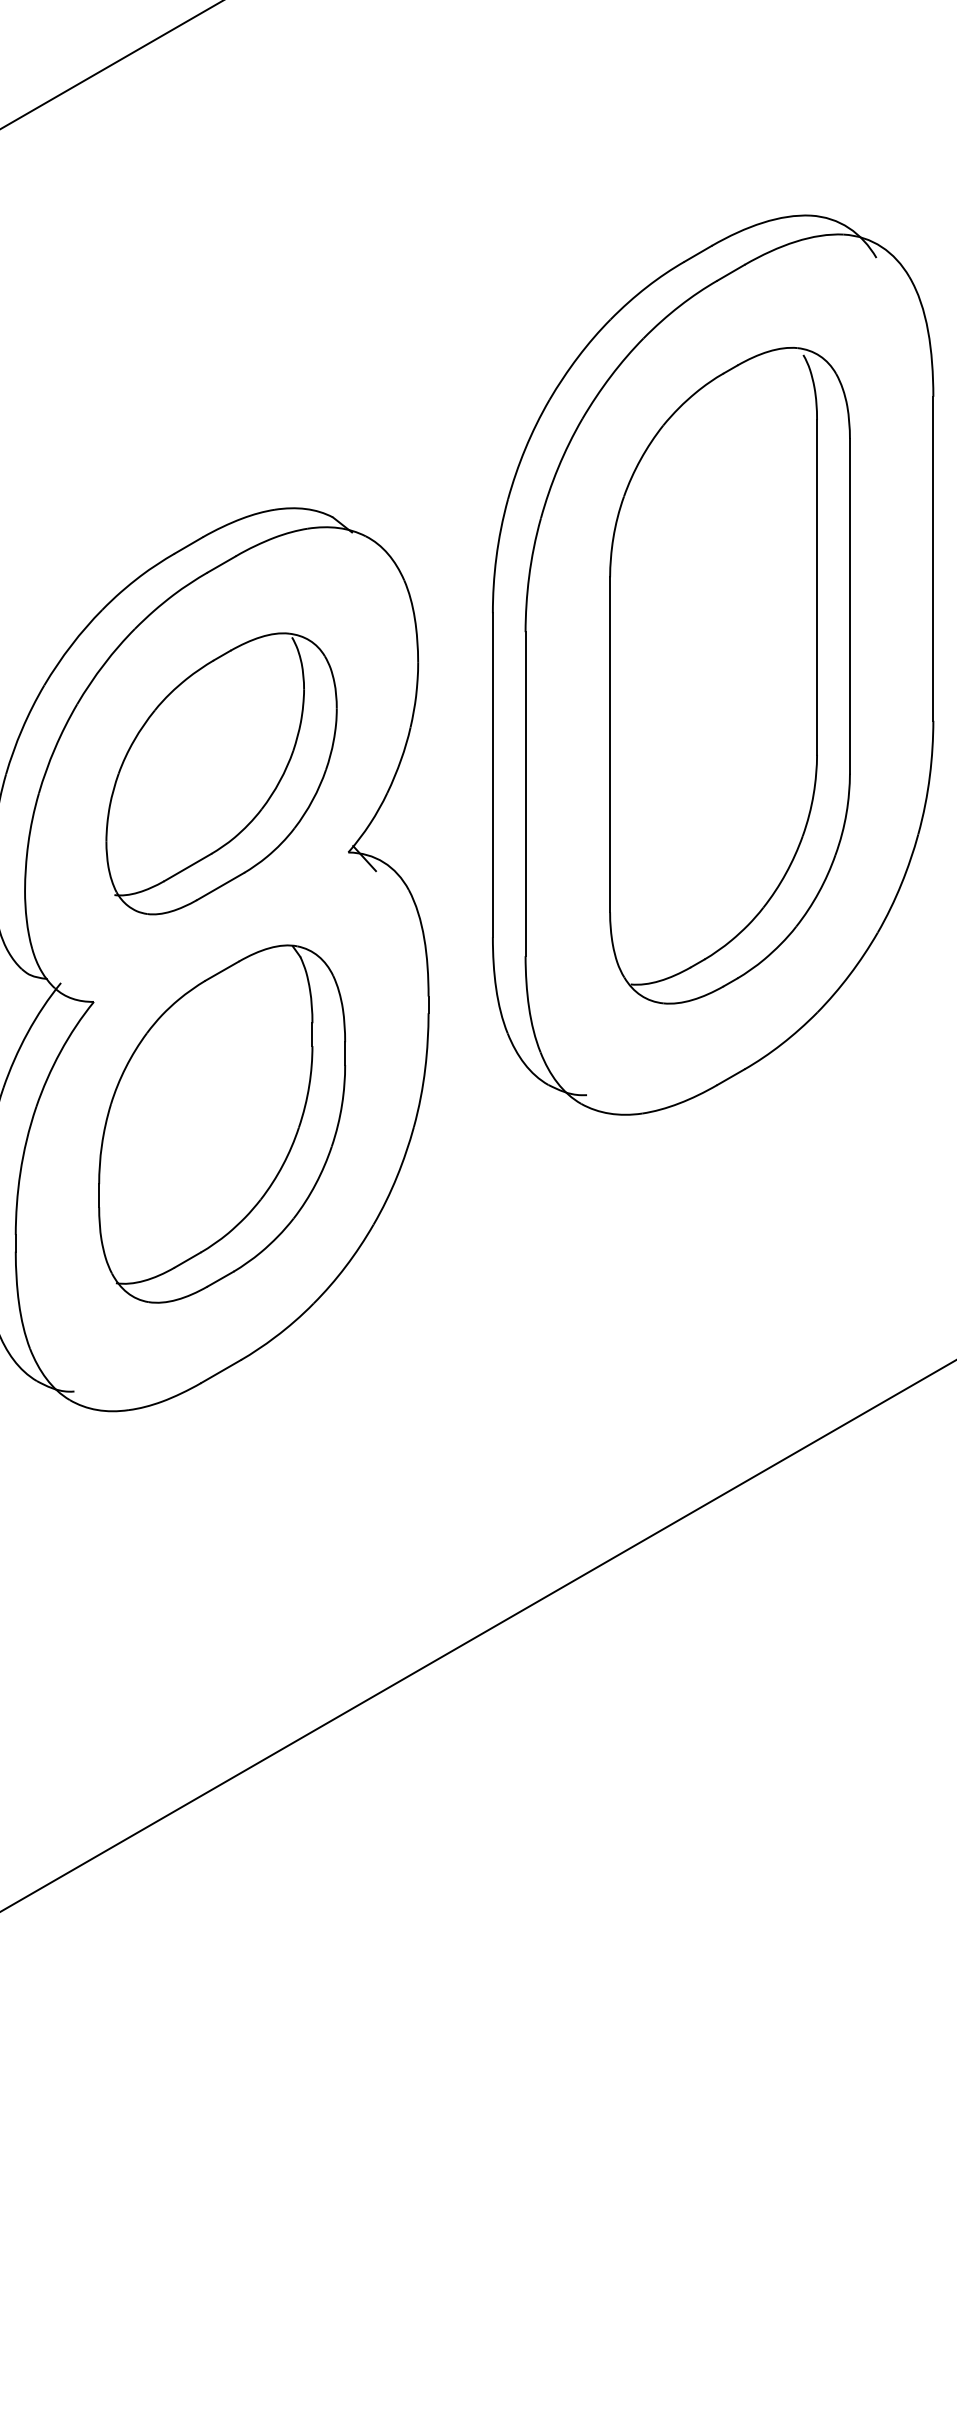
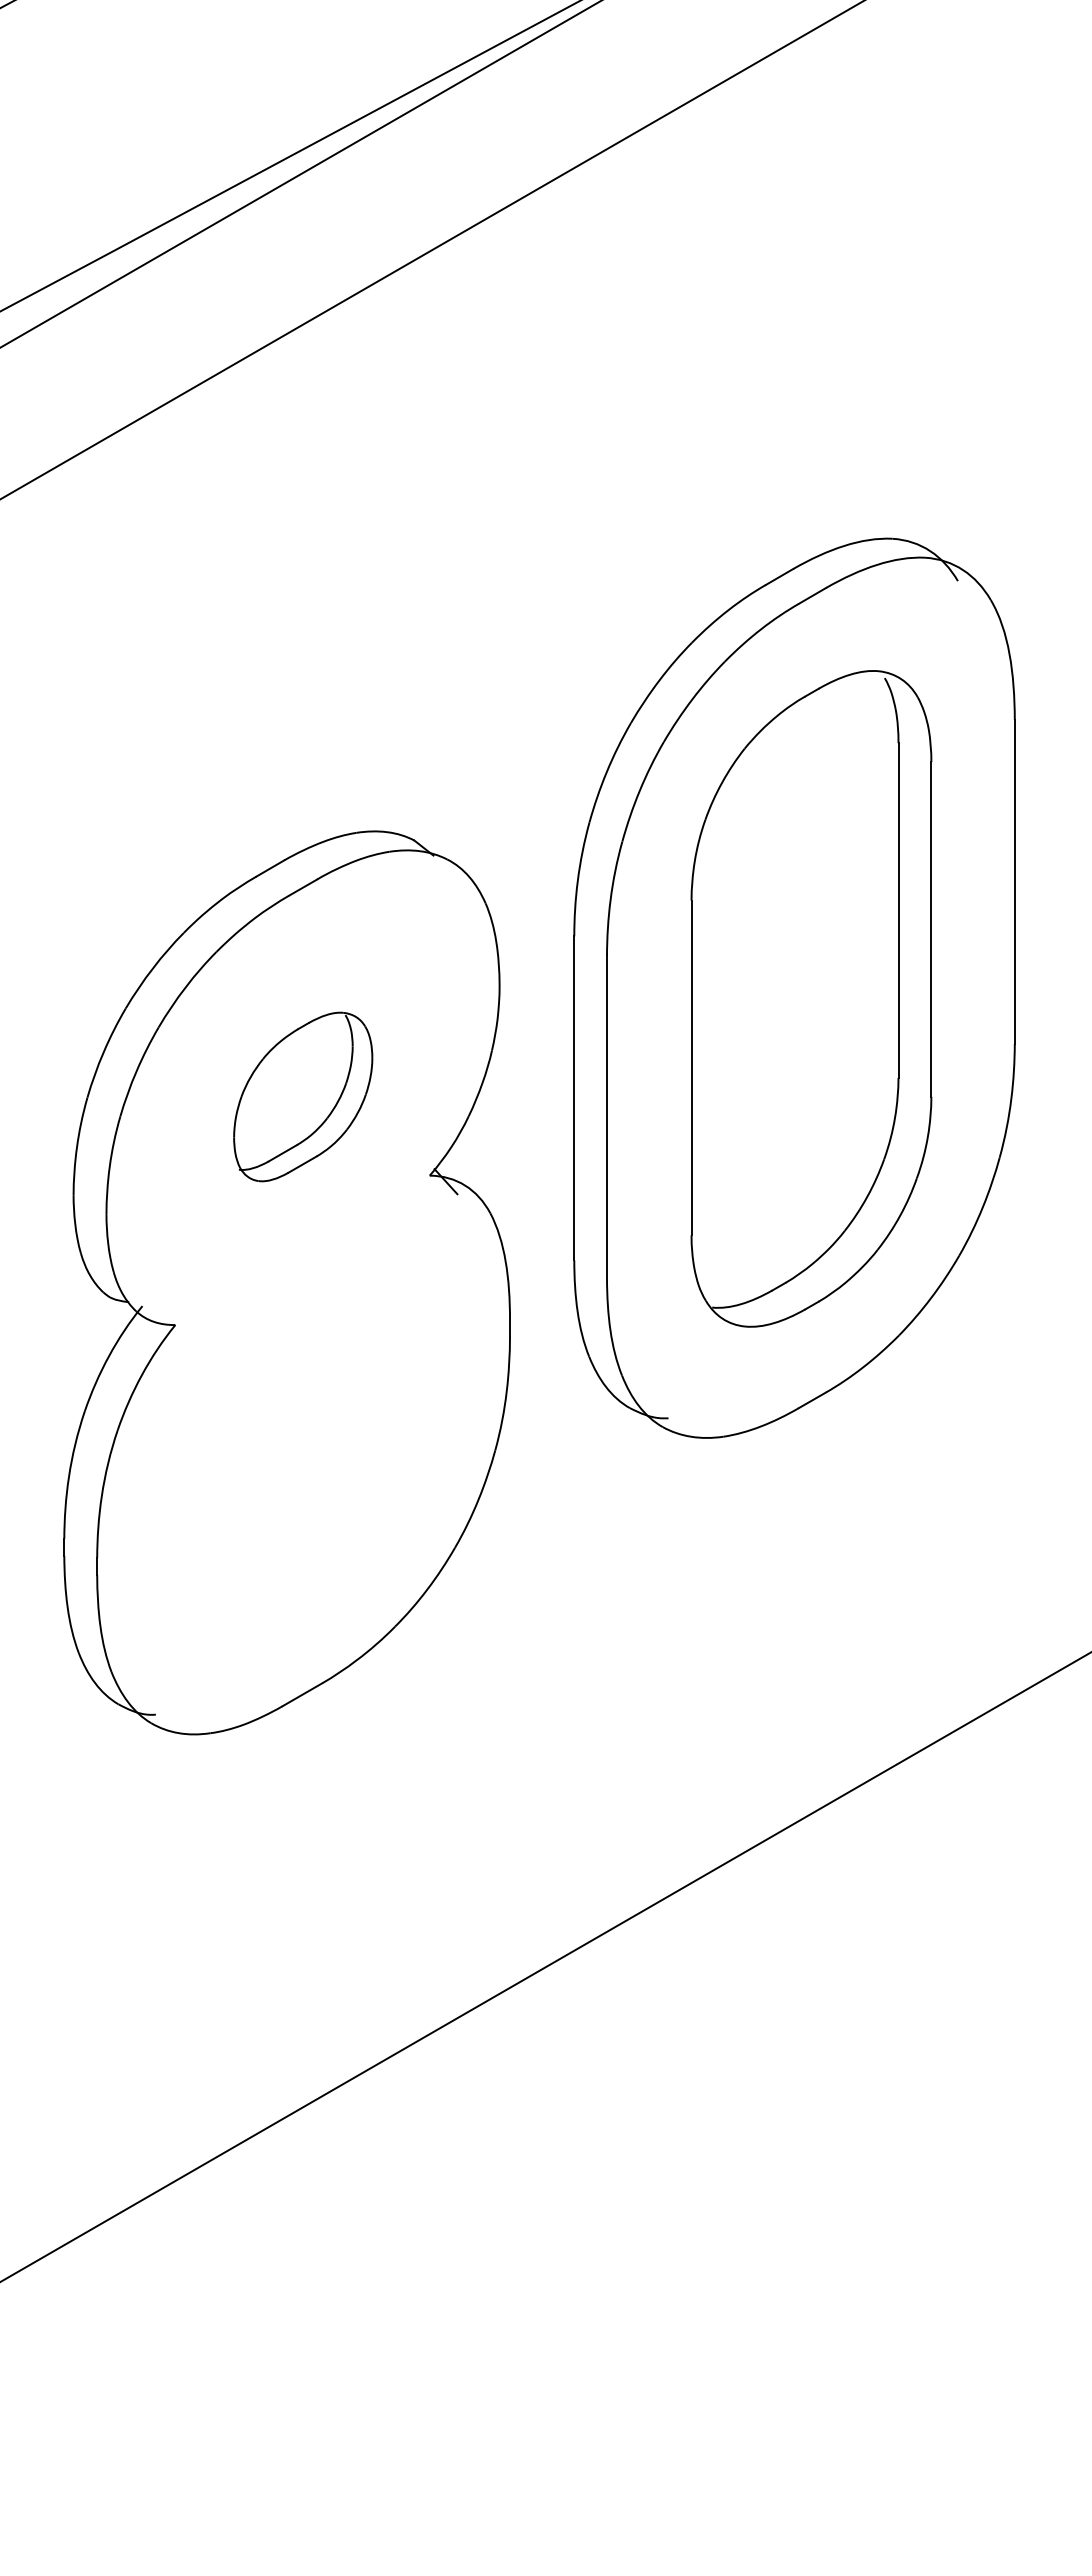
part: (222, 773) -> (303, 1096), size x0.6
part: (222, 1123) -> (303, 1446), removed

